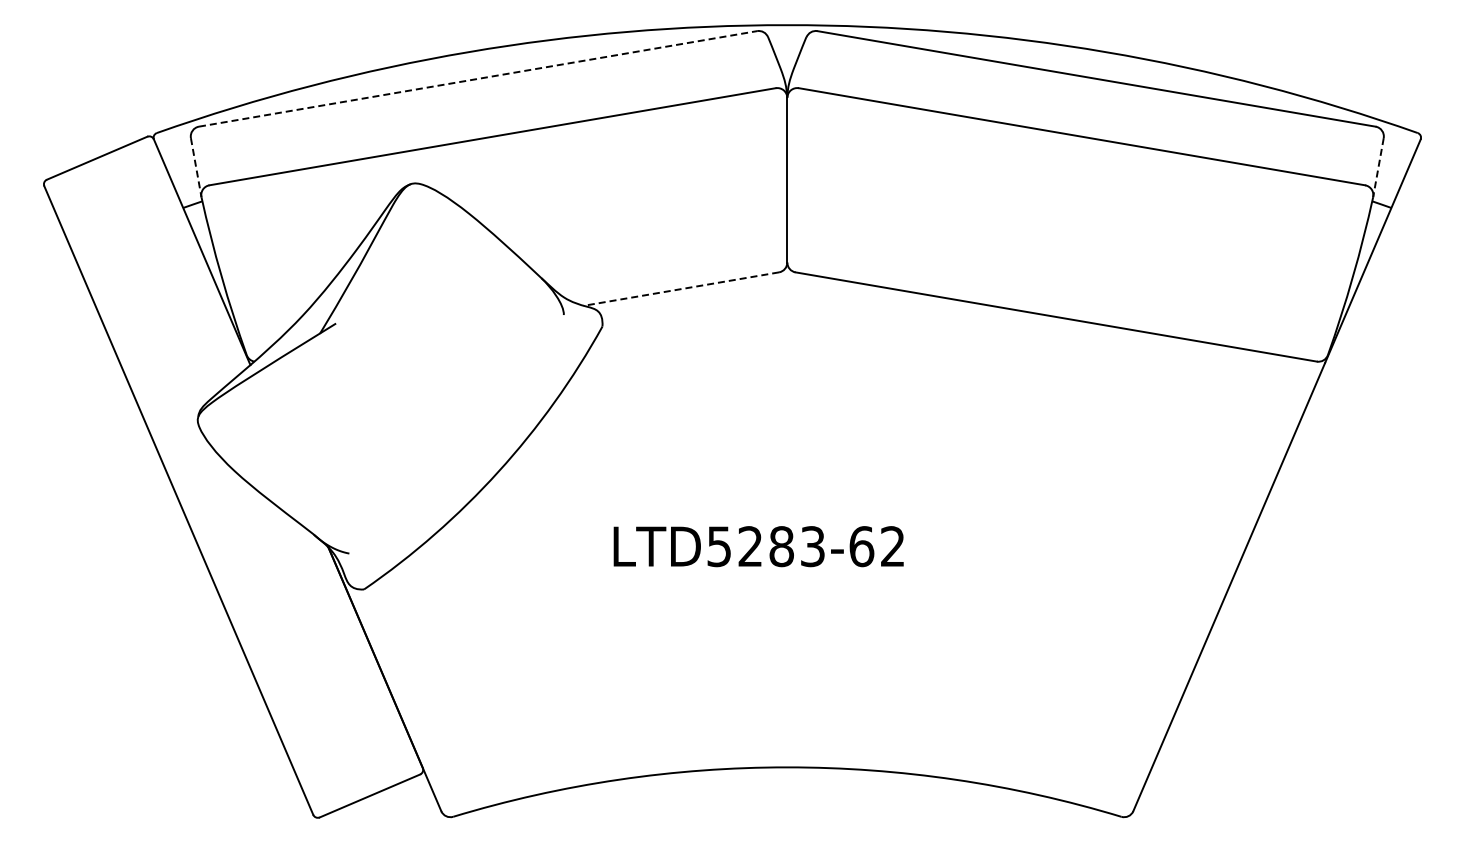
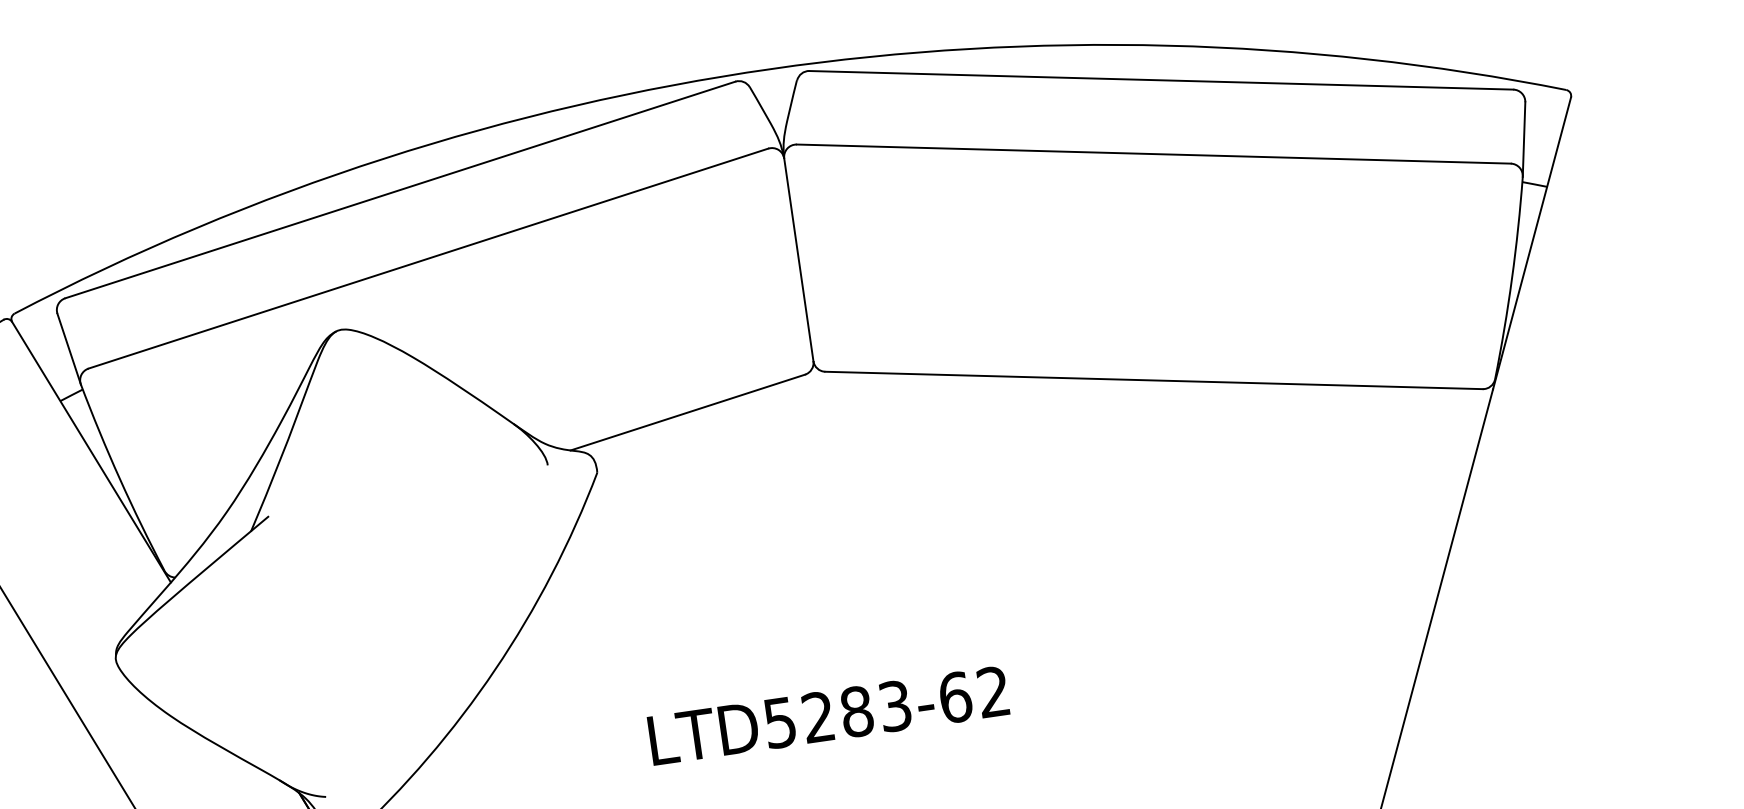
line: (478, 78) -> (400, 189), dashed -> solid
line: (196, 168) -> (69, 350), dashed -> solid
line: (1378, 168) -> (1524, 140), dashed -> solid
line: (680, 289) -> (686, 413), dashed -> solid

